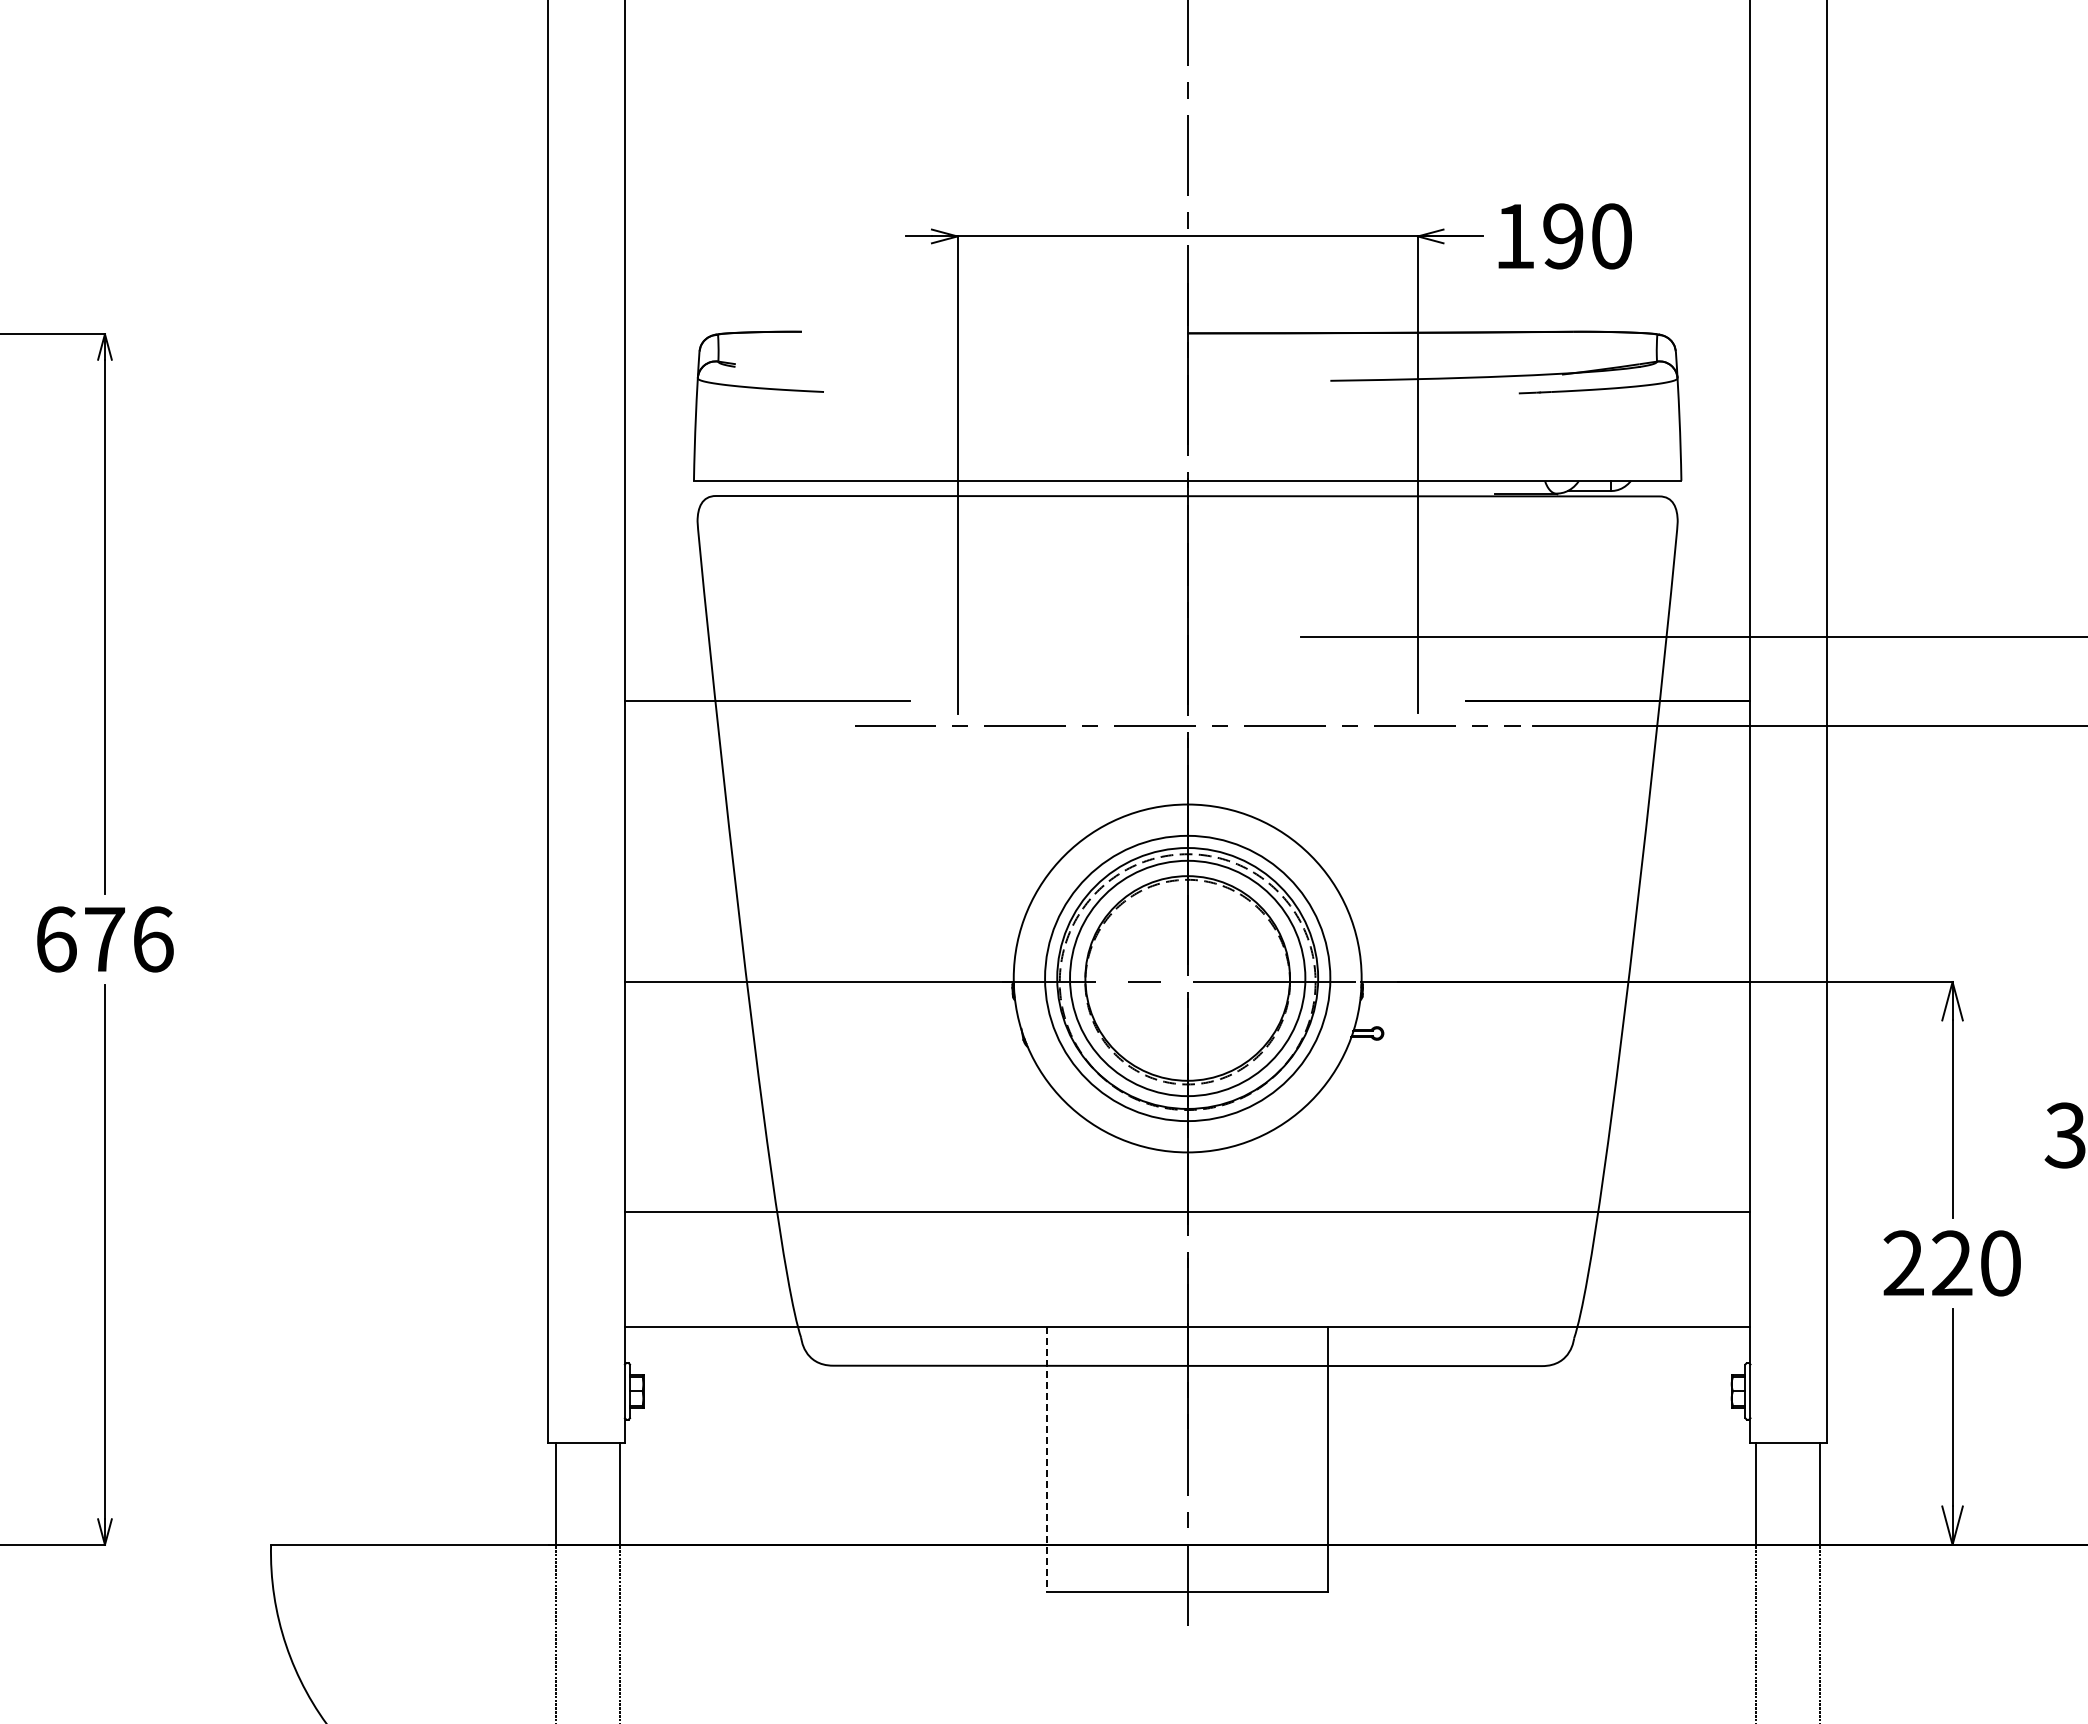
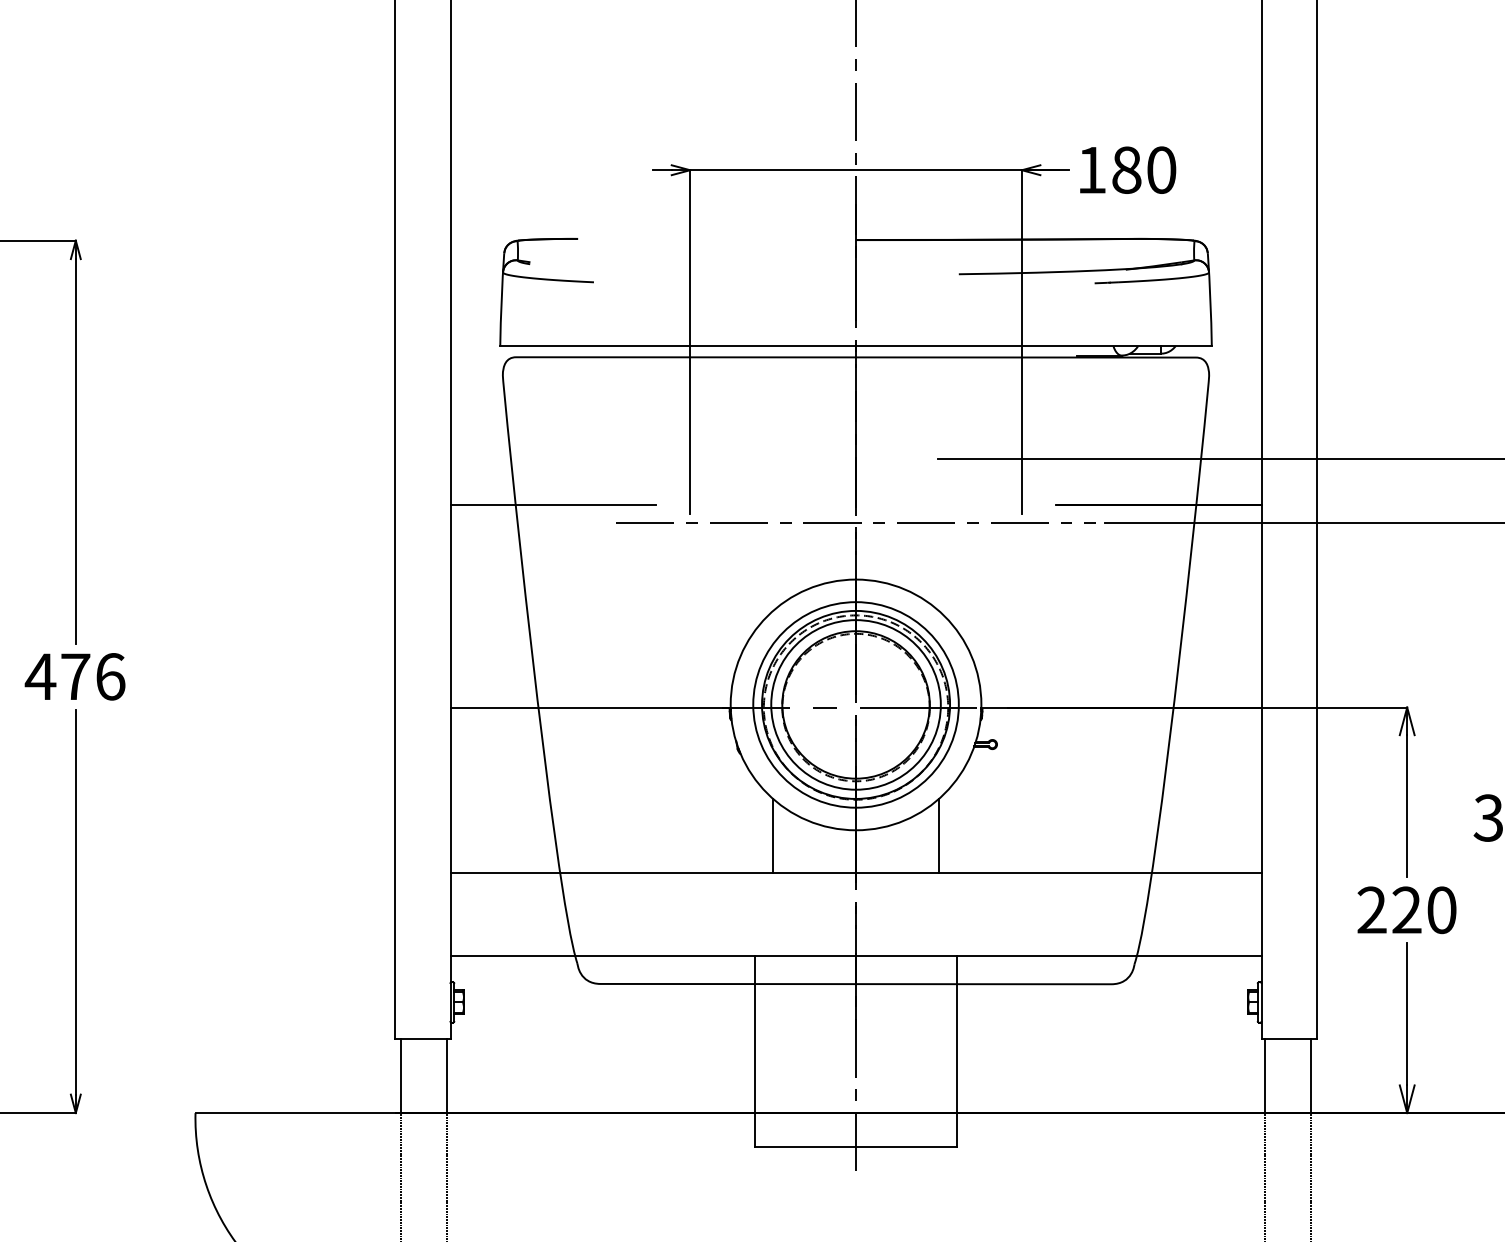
text: (1563, 236) -> (1126, 170), 190 -> 180
text: (55, 939) -> (40, 676), 676 -> 476
line: (1072, 1160) -> (773, 836), added
line: (1302, 1160) -> (938, 836), added
line: (1047, 1459) -> (755, 1051), dashed -> solid

